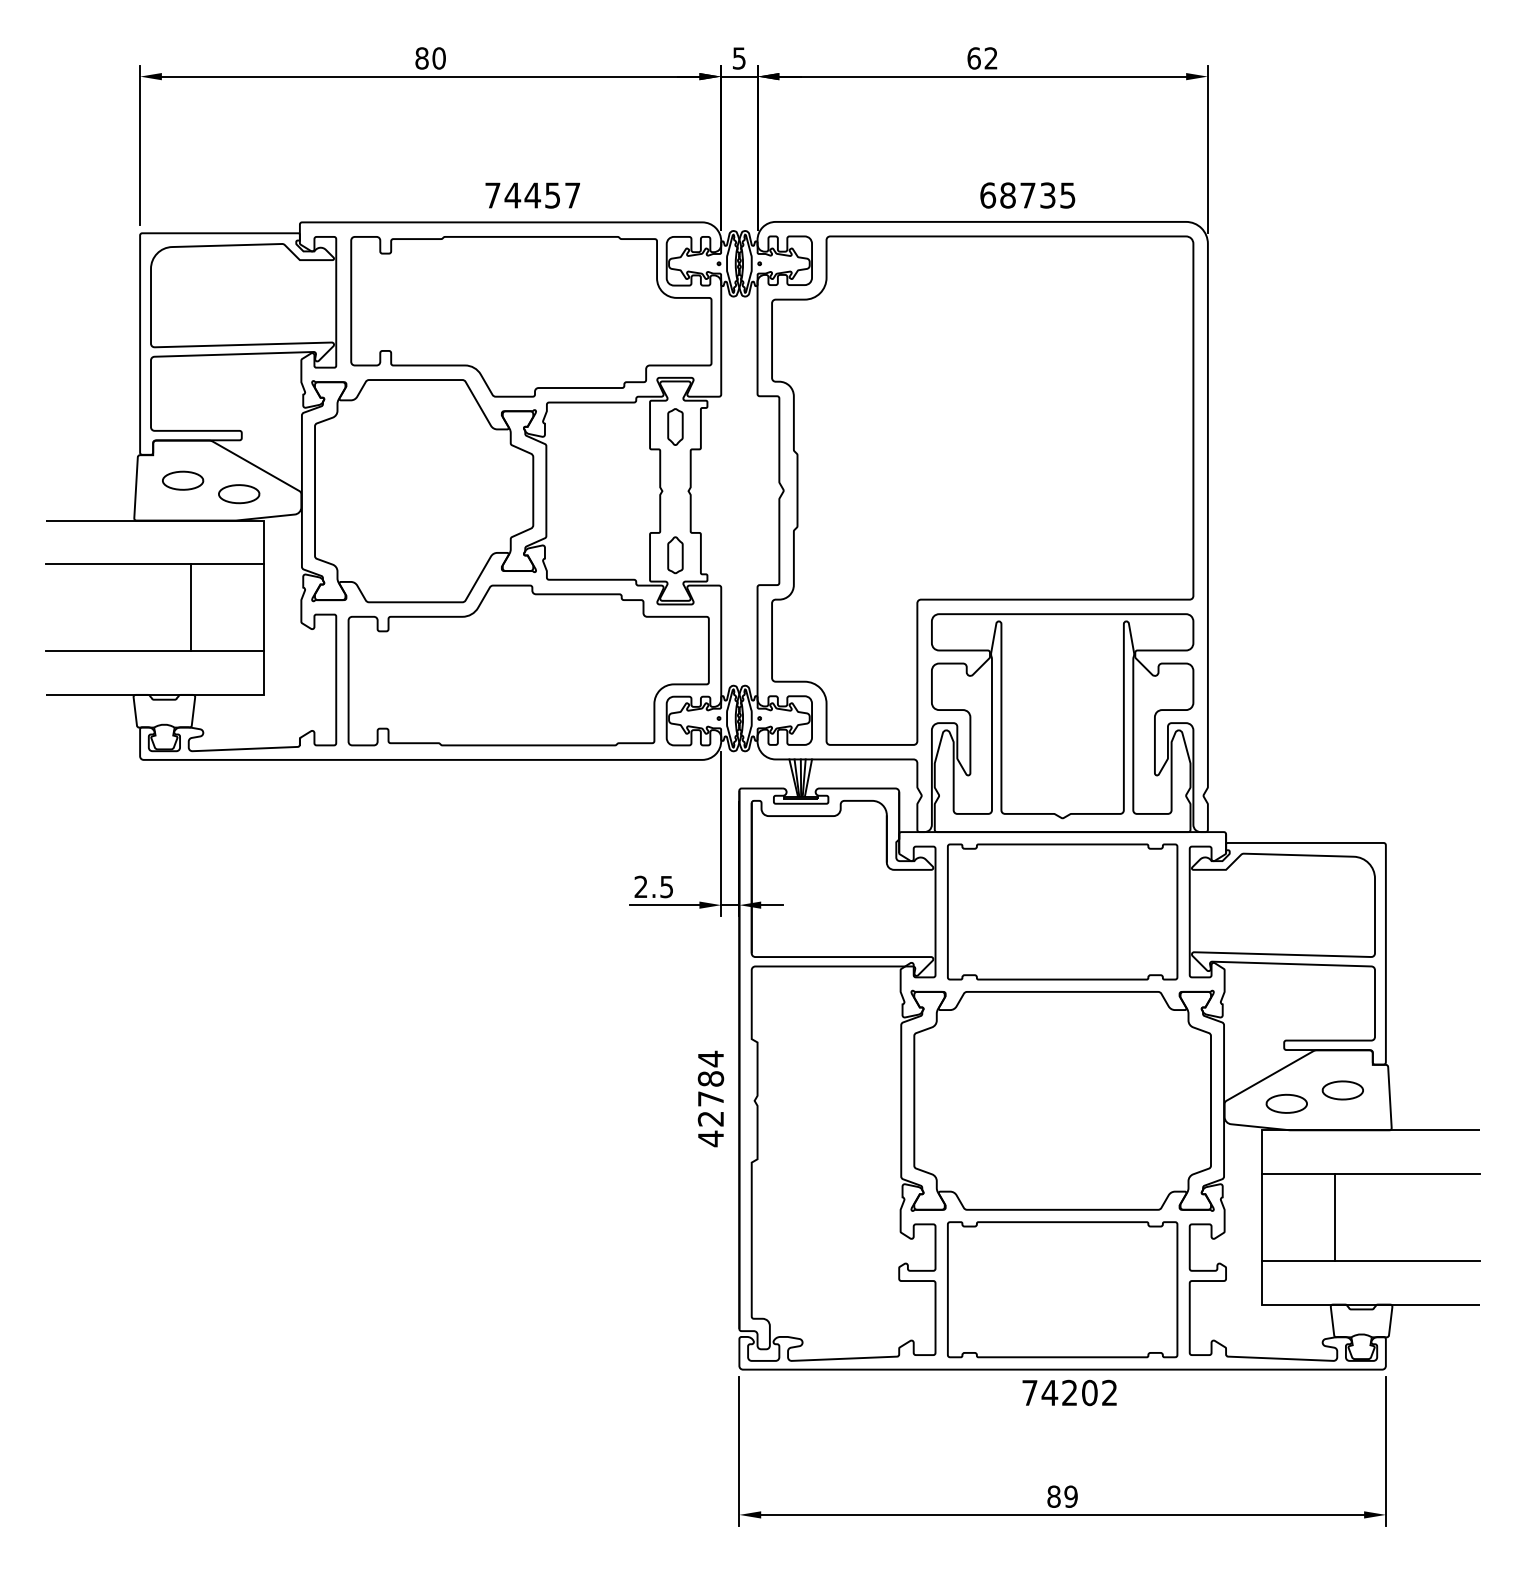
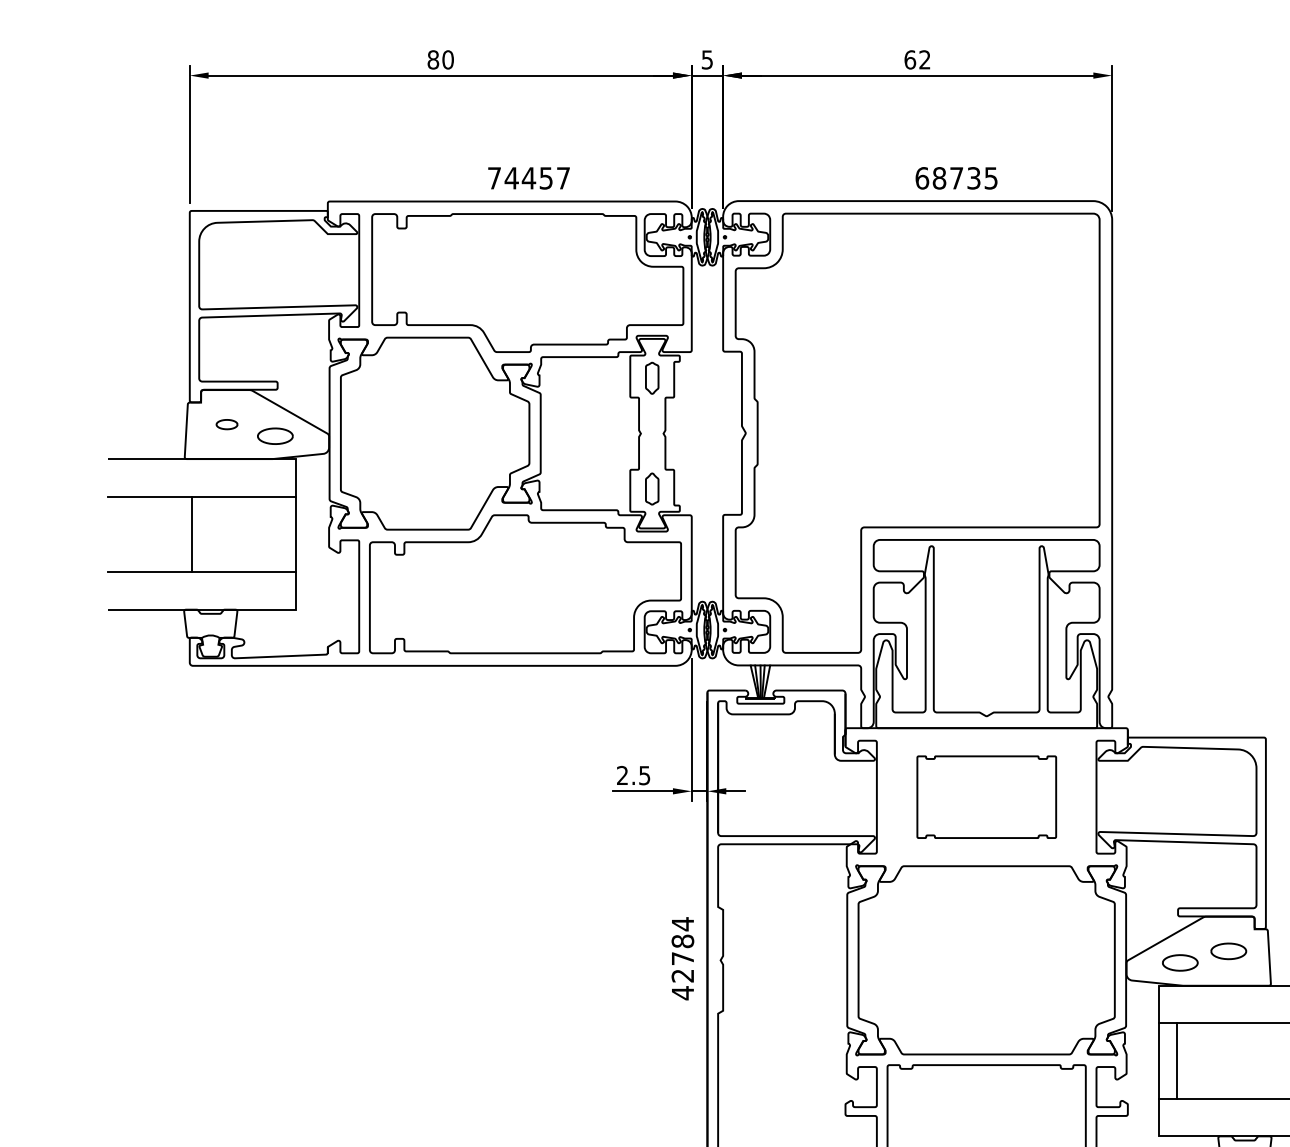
part: (183, 480) -> (227, 424), size x0.6
line: (190, 607) -> (191, 534), moved
part: (1062, 911) -> (986, 796), size x0.7
line: (1335, 1217) -> (1177, 1061), moved

